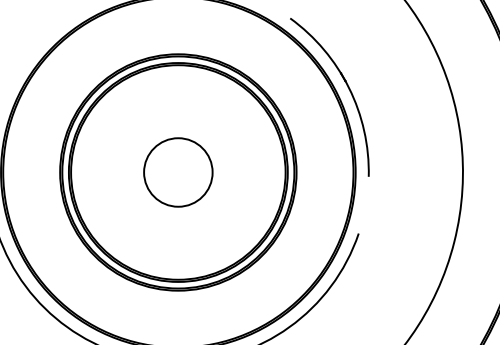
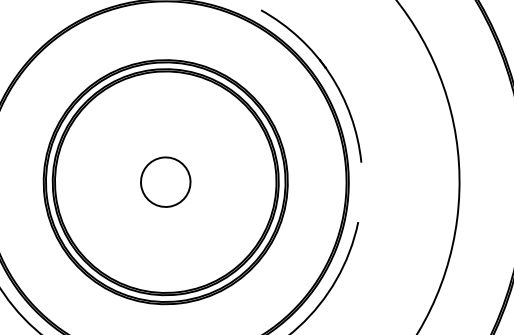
circle: (178, 172) -> (165, 182), size x0.7

